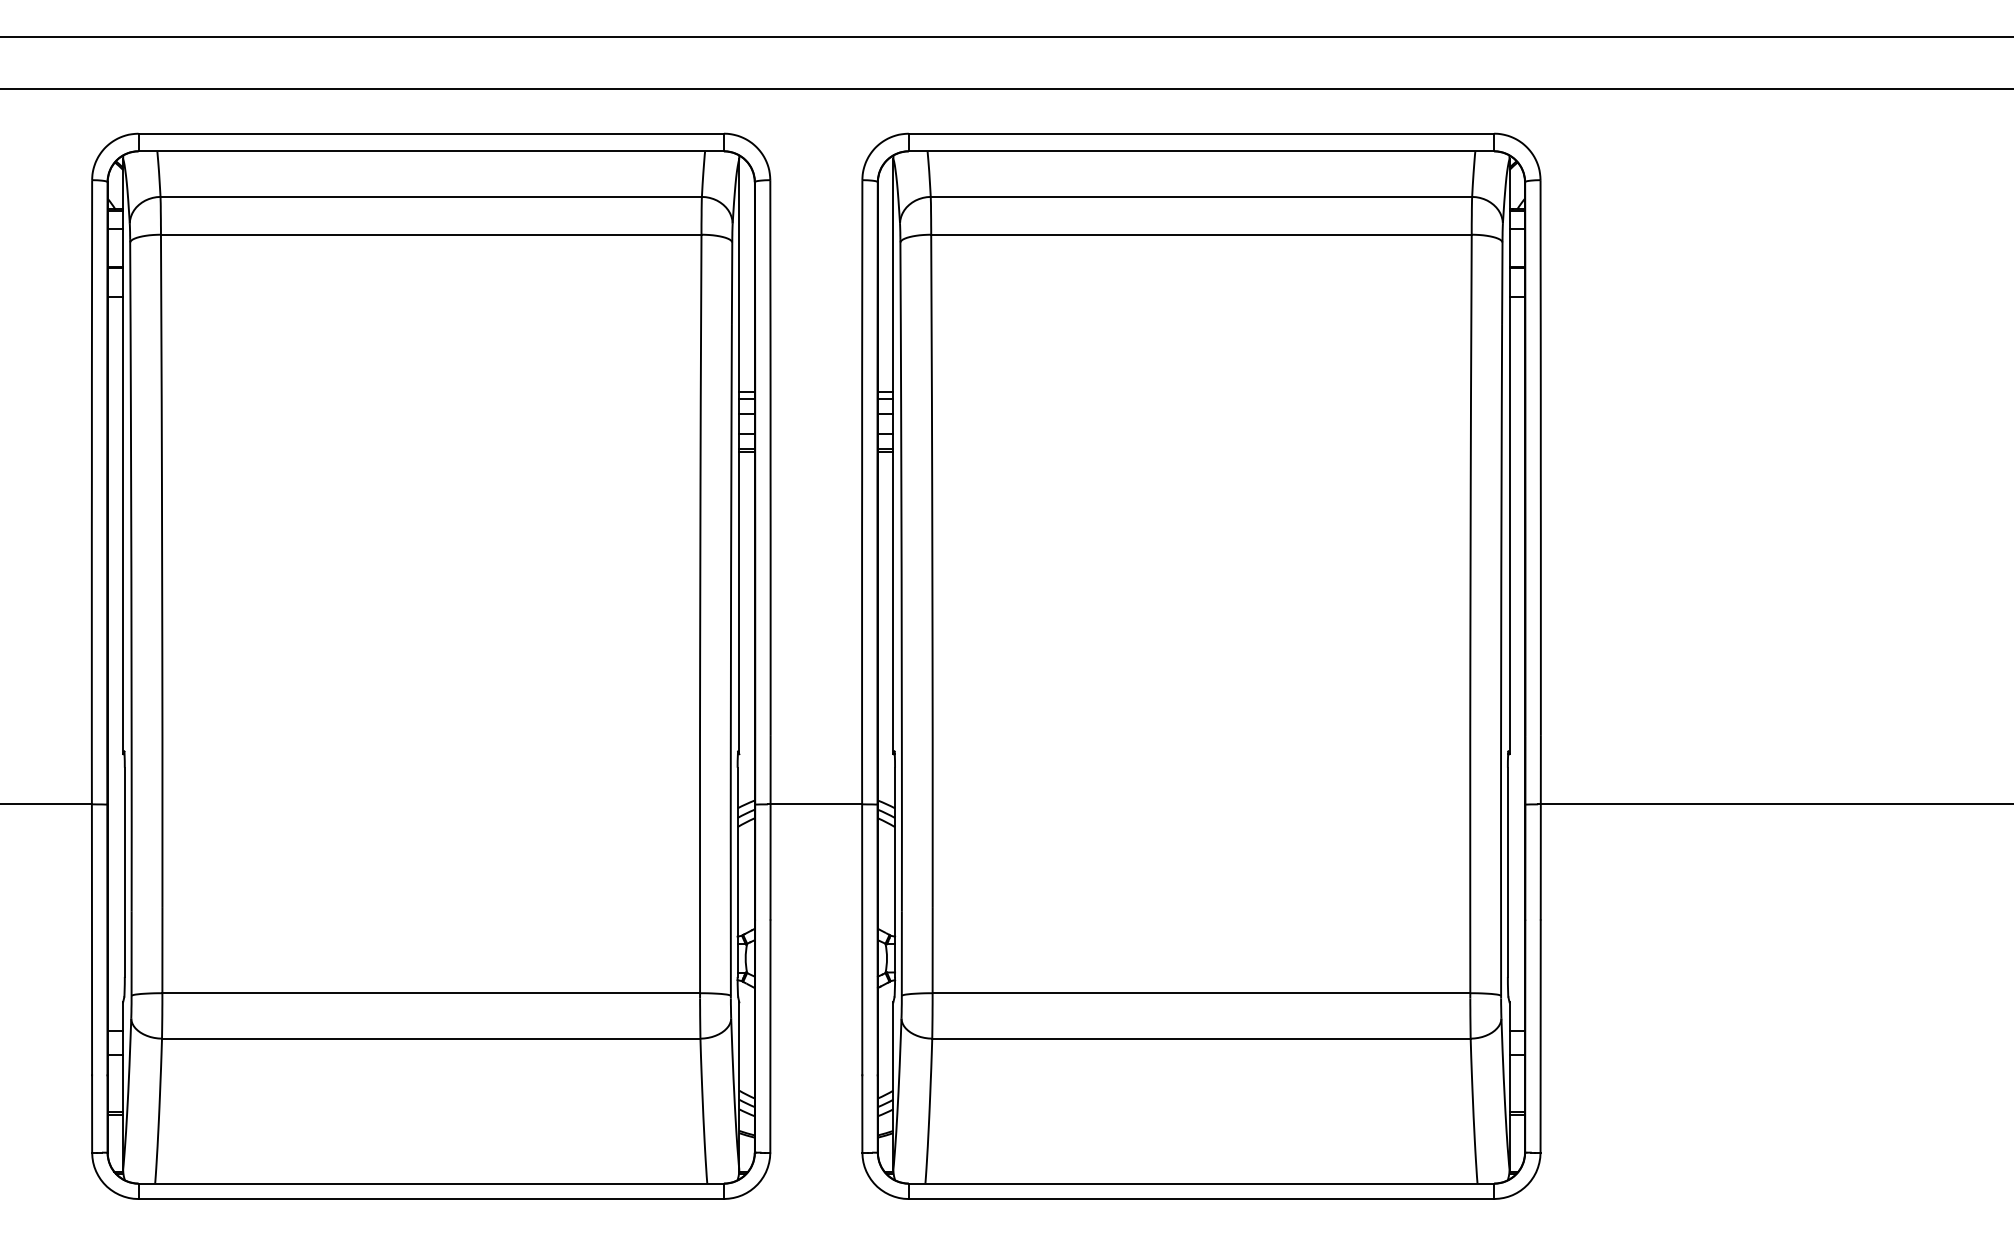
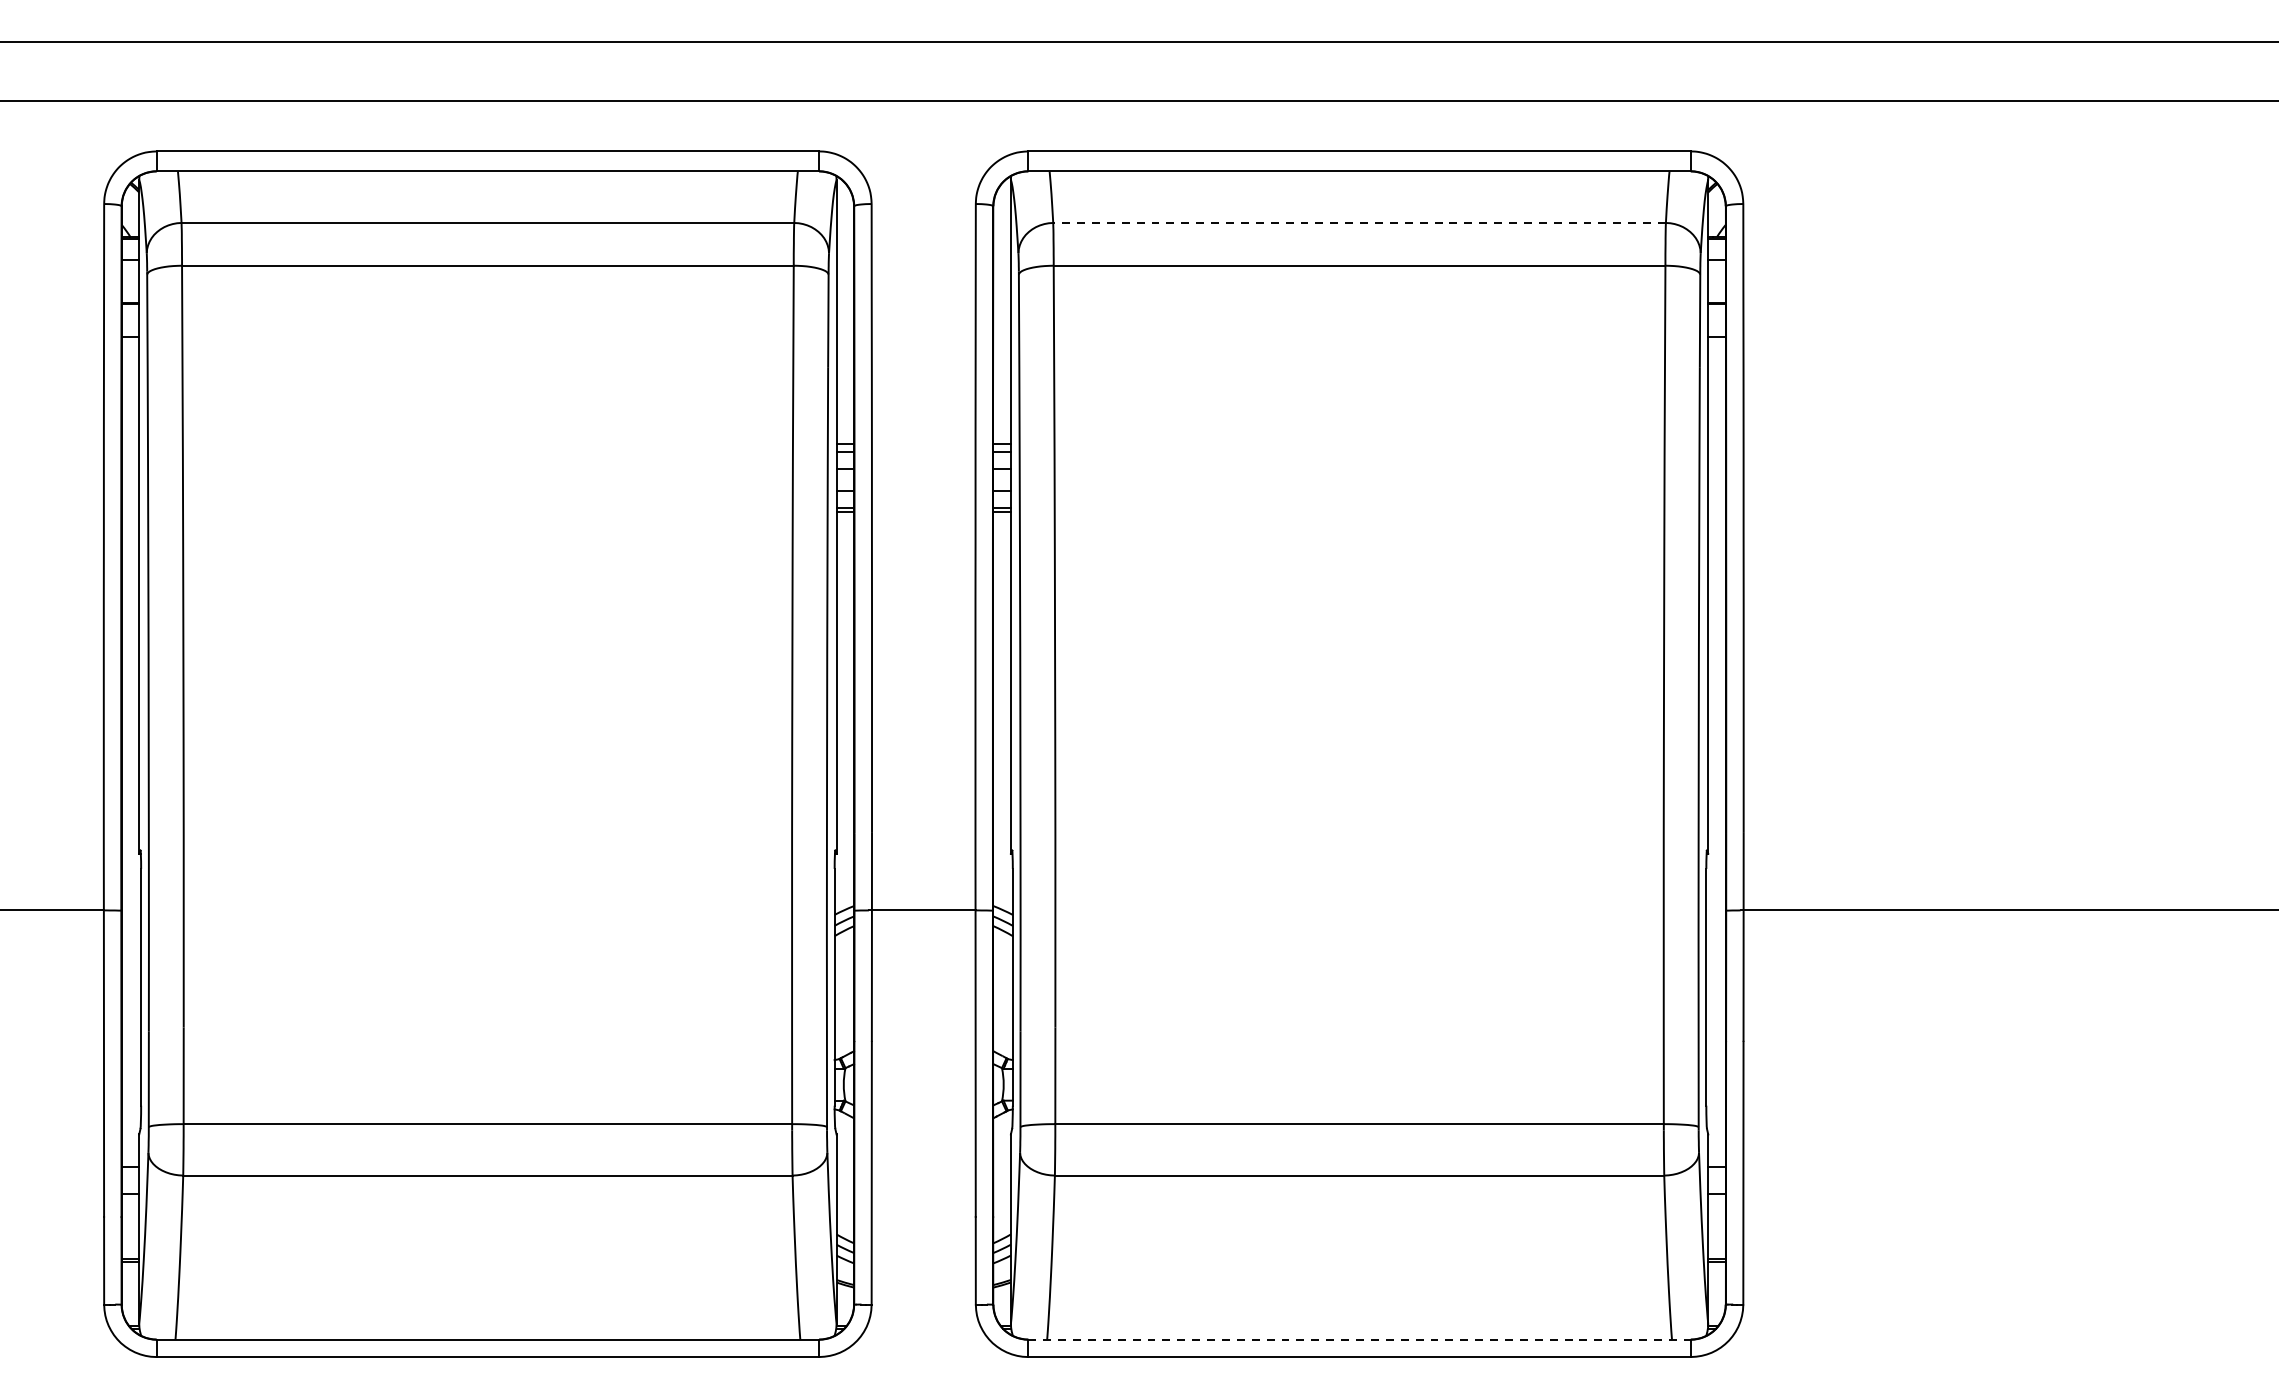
line: (1201, 196) -> (1359, 222), solid -> dashed
line: (1201, 1183) -> (1359, 1339), solid -> dashed

